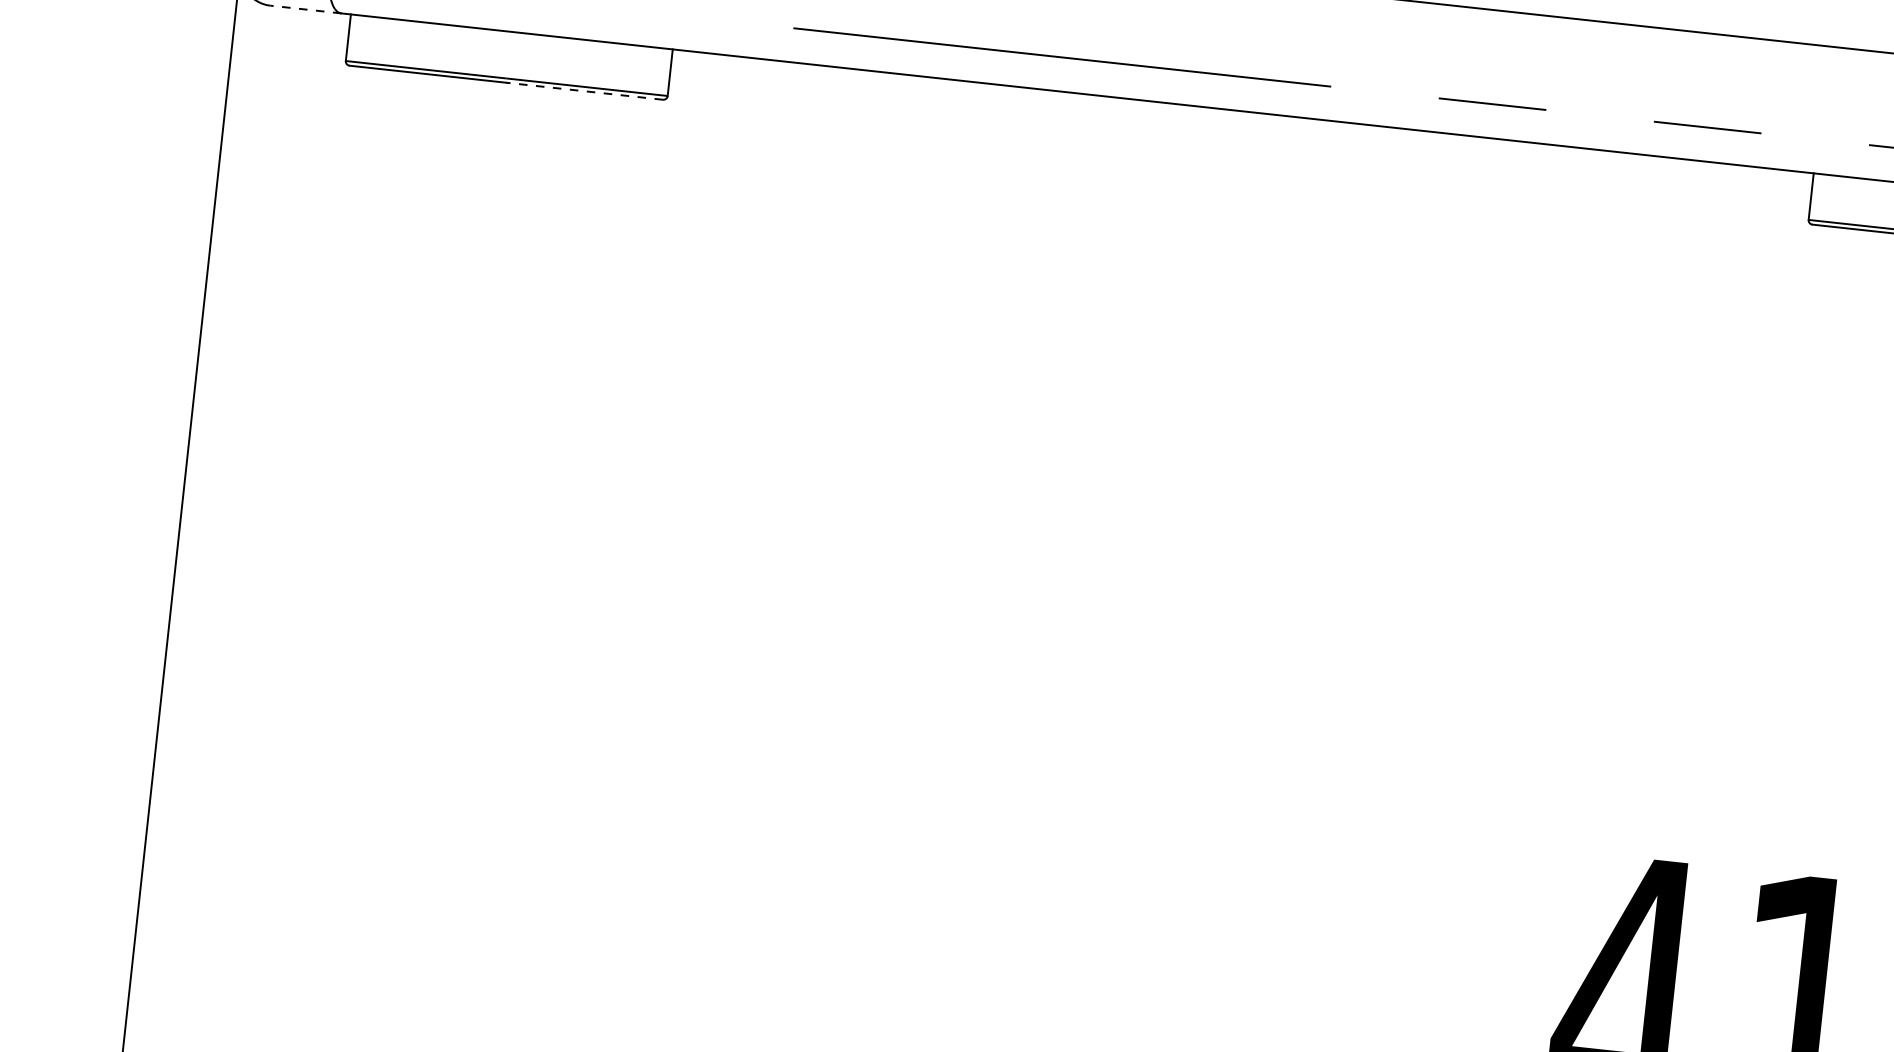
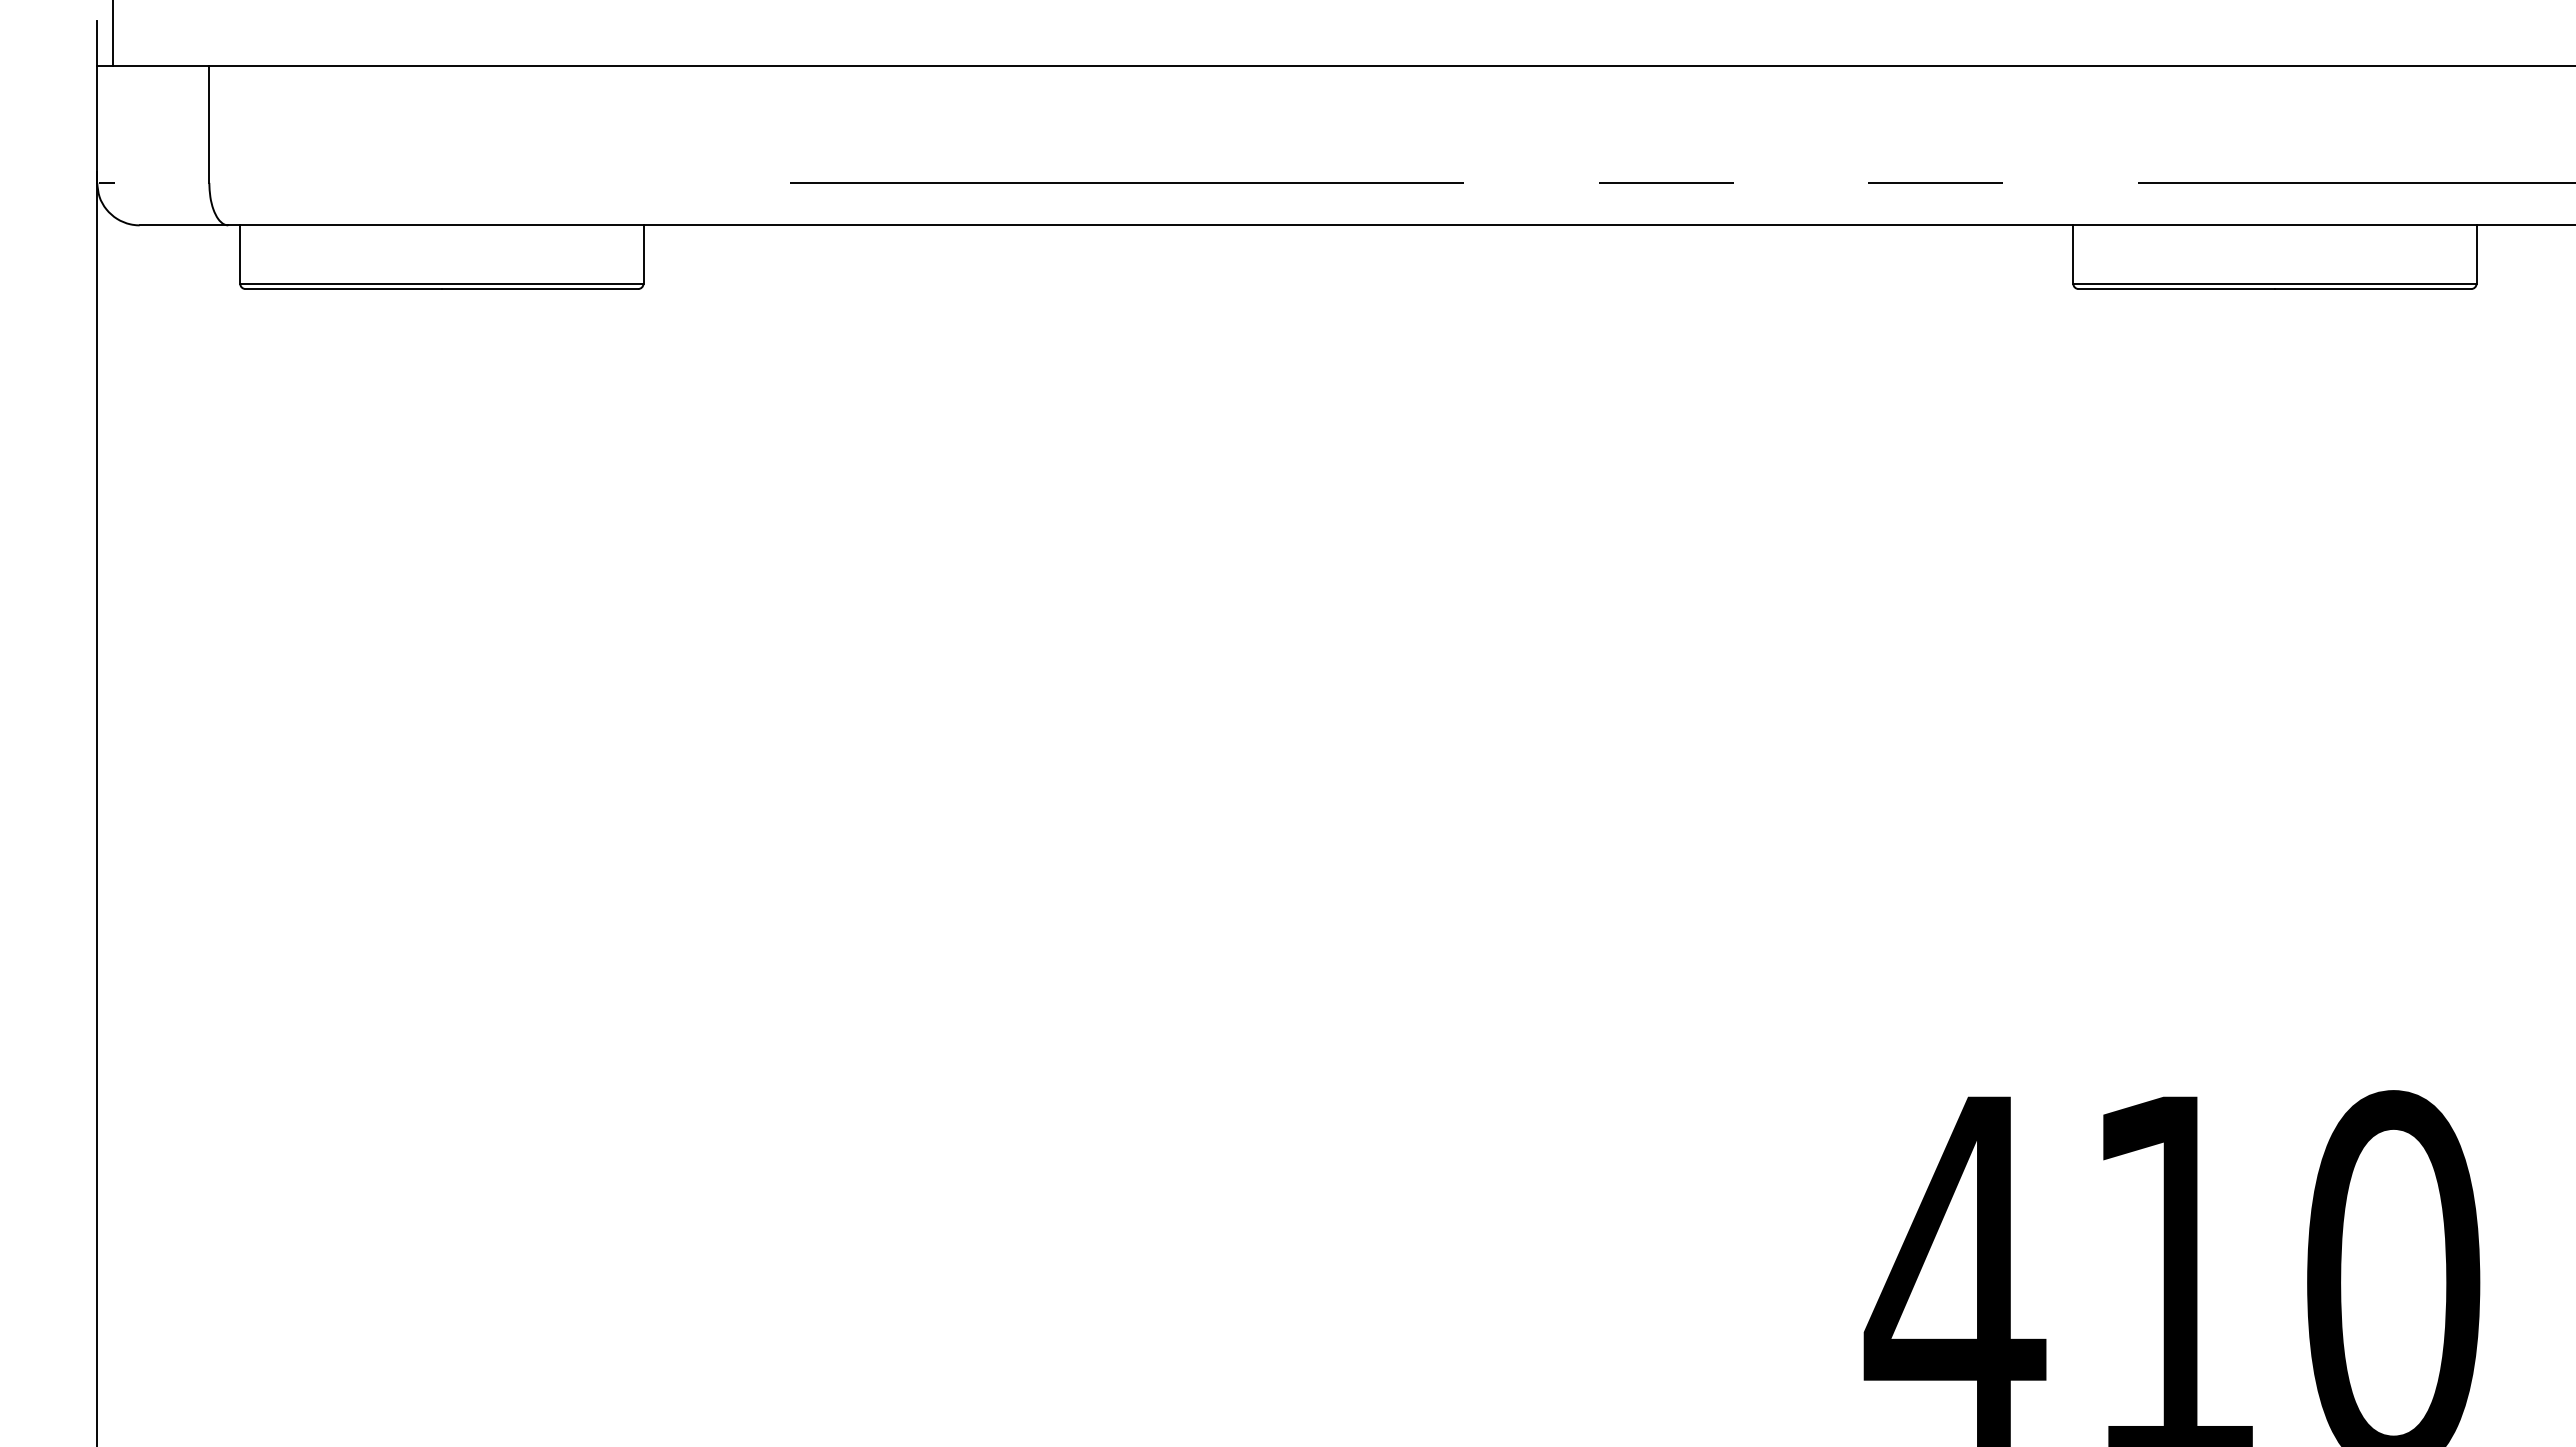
line: (305, 9) -> (183, 225), dashed -> solid
line: (584, 91) -> (539, 289), dashed -> solid

